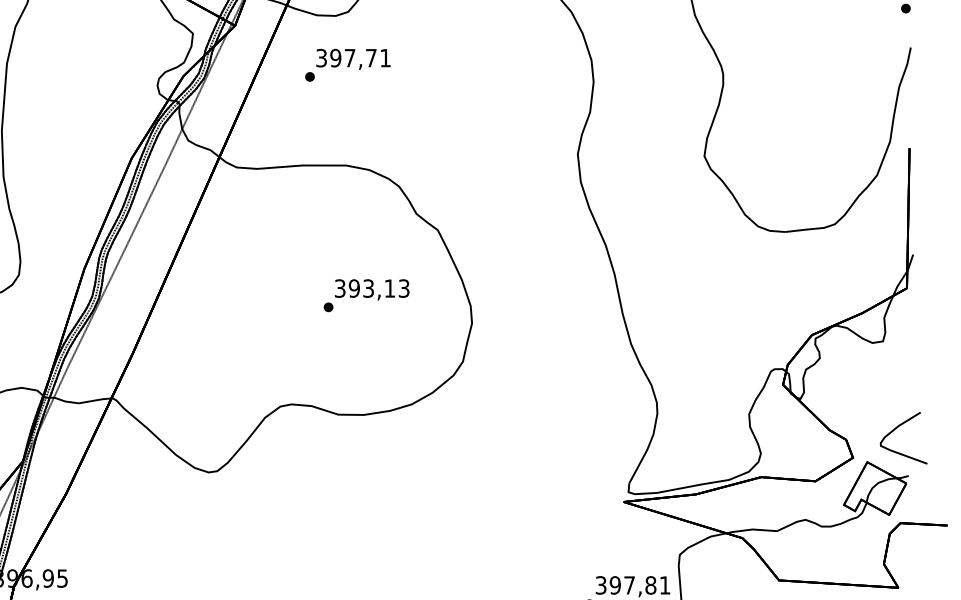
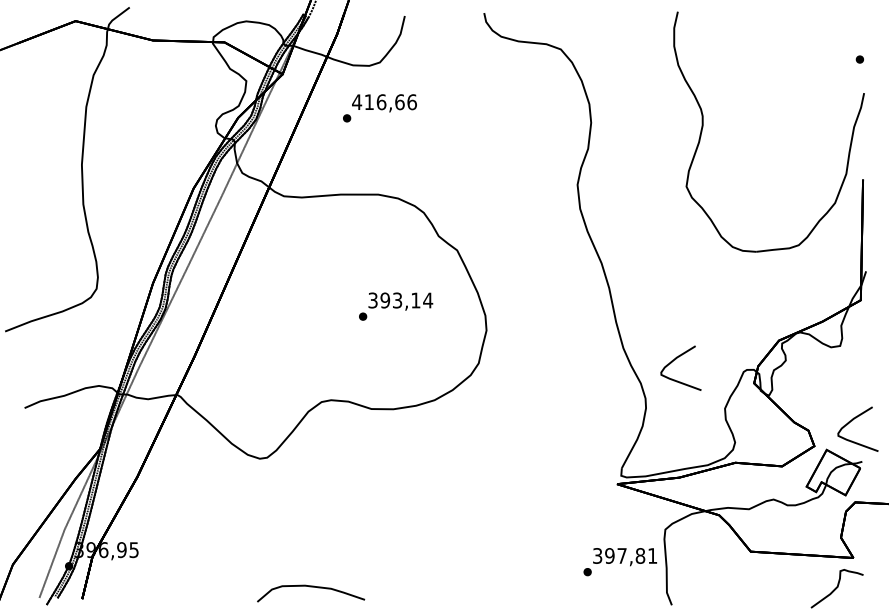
text: (353, 58) -> (384, 102), 397,71 -> 416,66
text: (404, 288) -> (428, 300), 393,13 -> 393,14
curve: (691, 358) -> (675, 360), added

